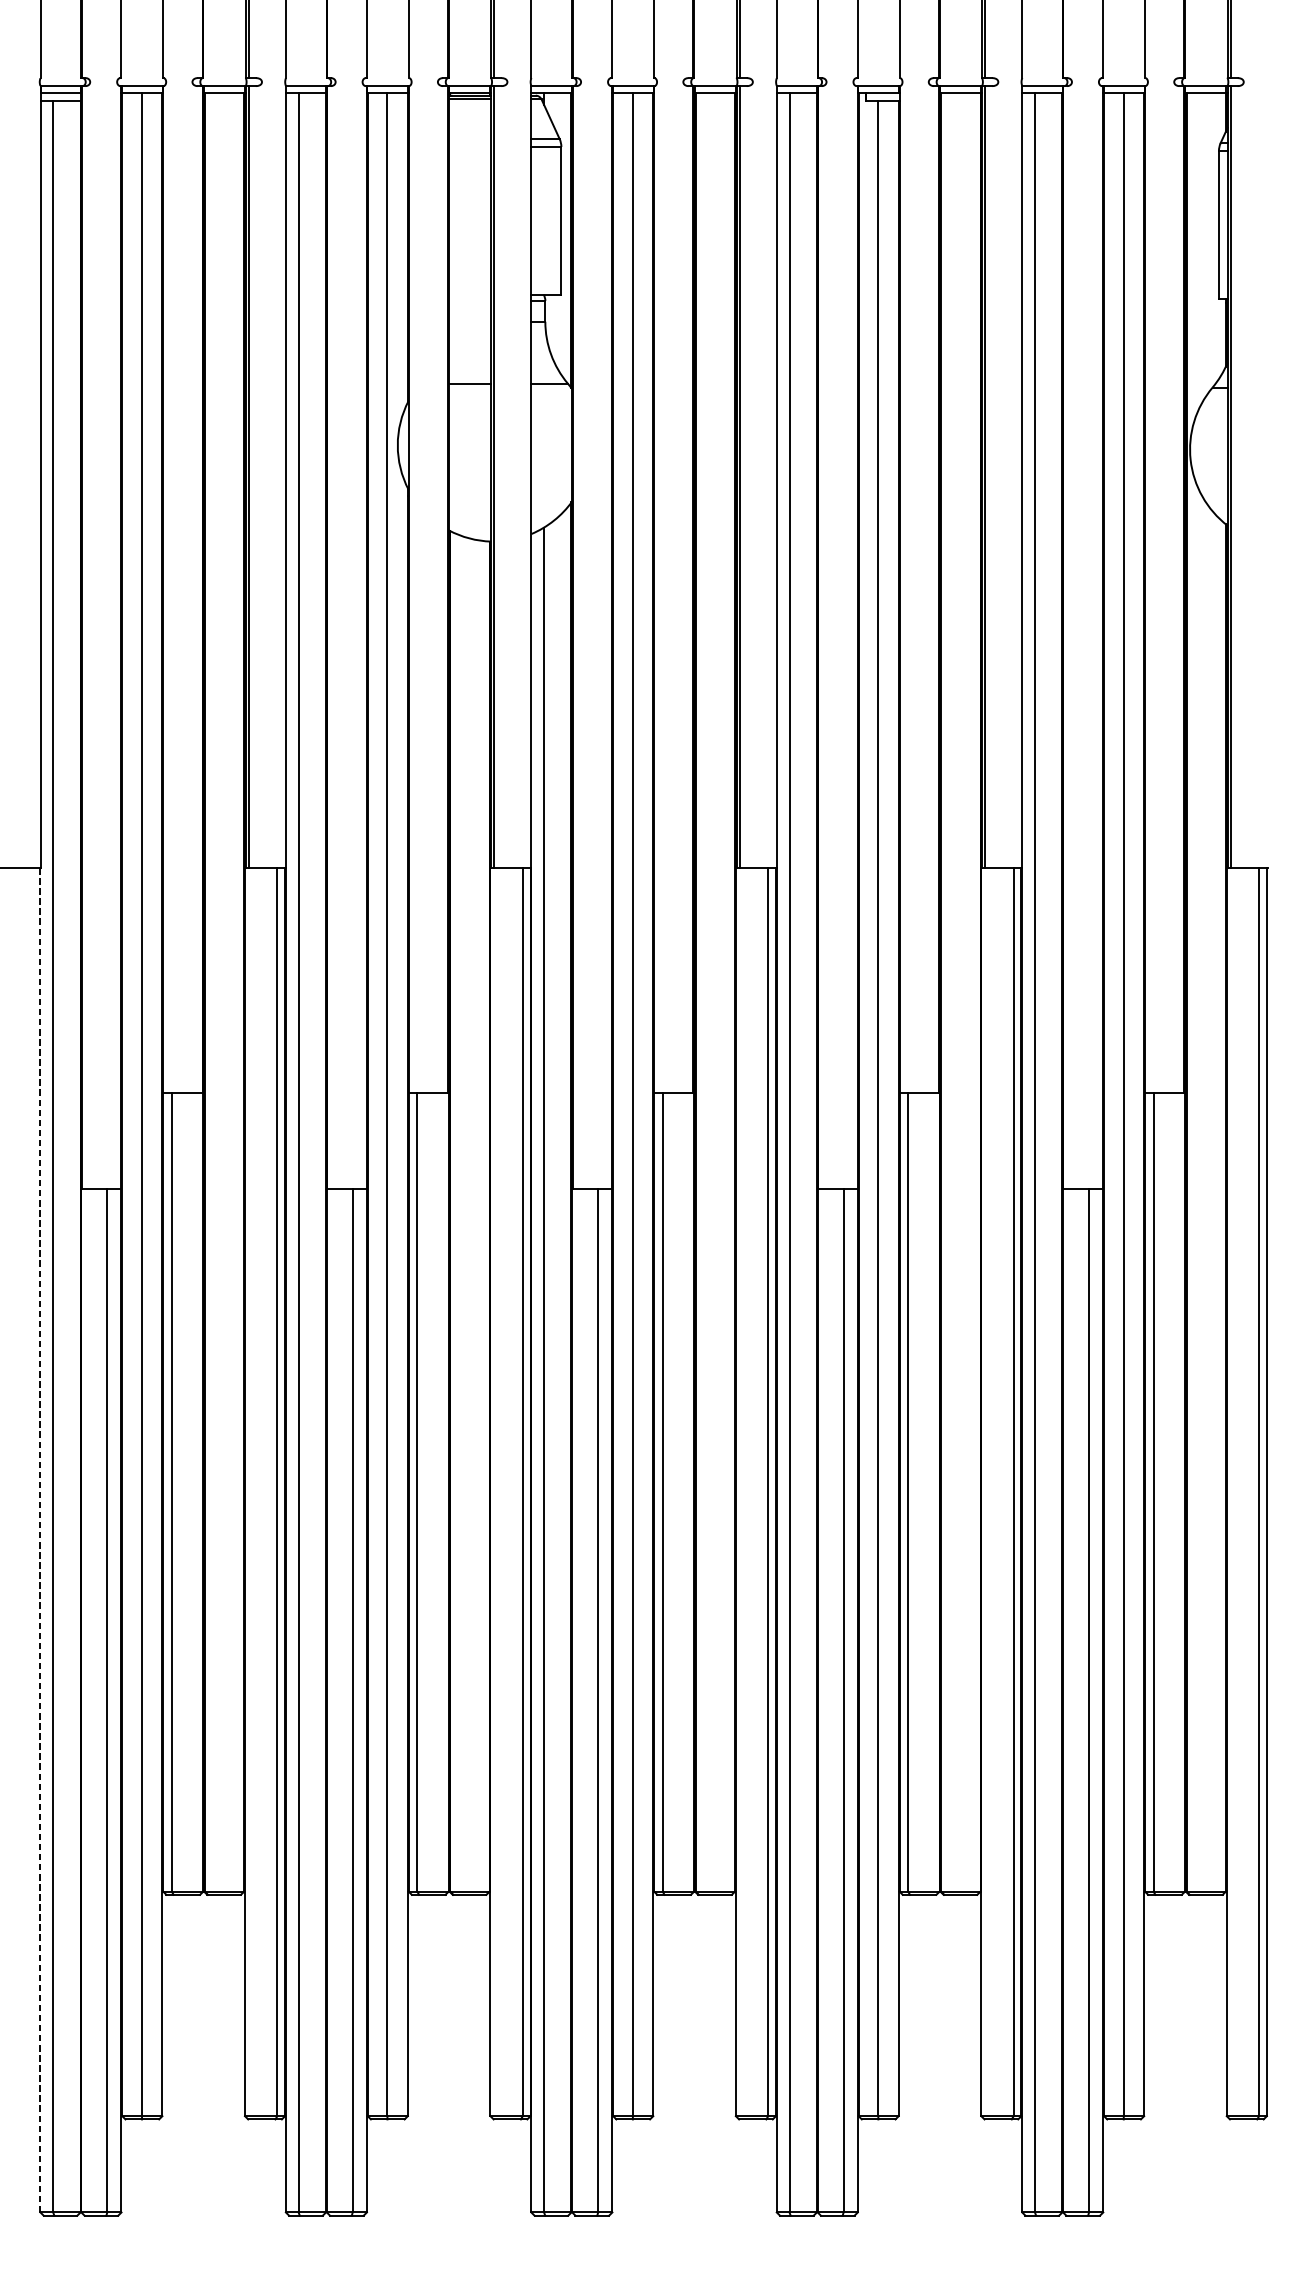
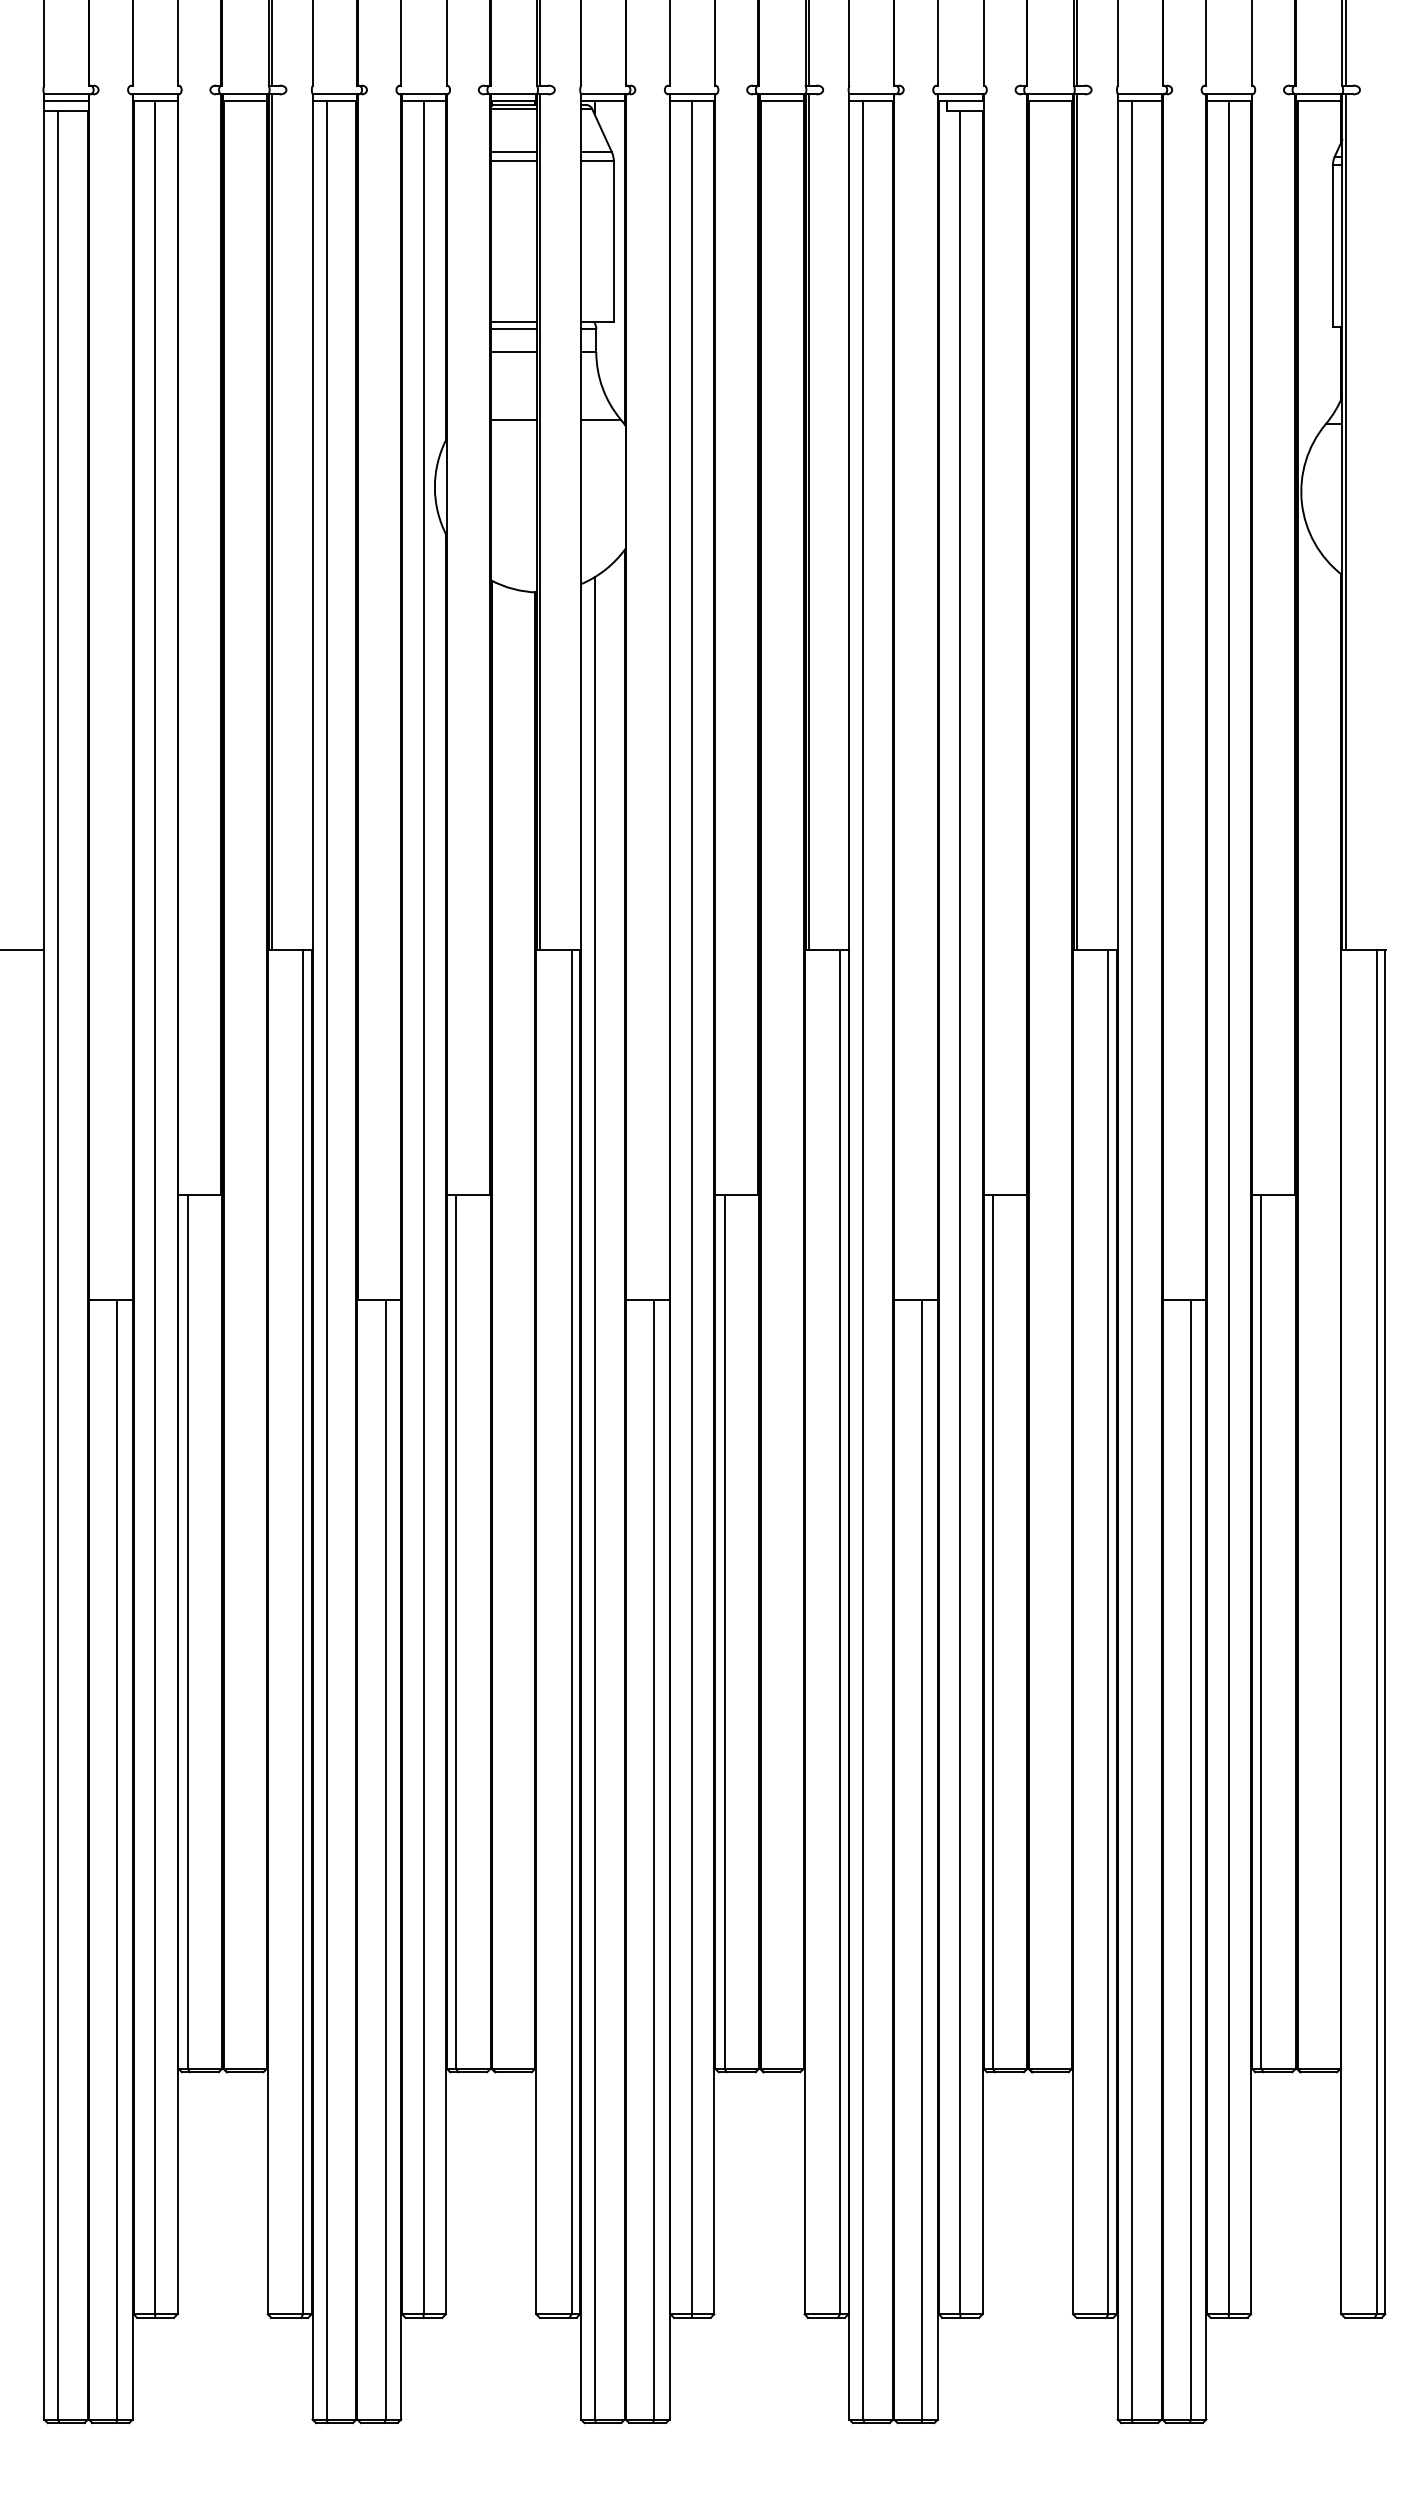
line: (469, 139) -> (513, 152), added
line: (469, 146) -> (513, 160), added
line: (469, 294) -> (513, 322), added
line: (469, 301) -> (513, 329), added
line: (469, 322) -> (513, 352), added
line: (40, 1540) -> (44, 1684), dashed -> solid

